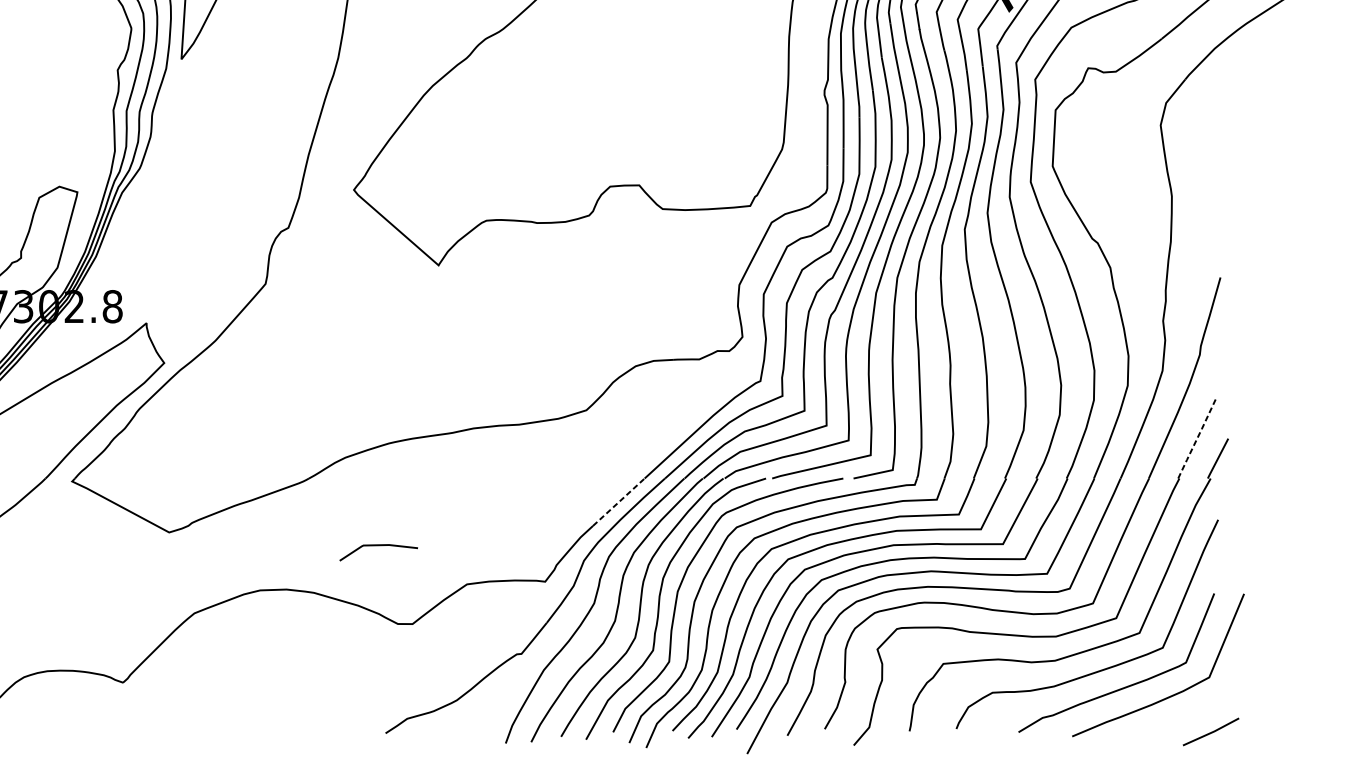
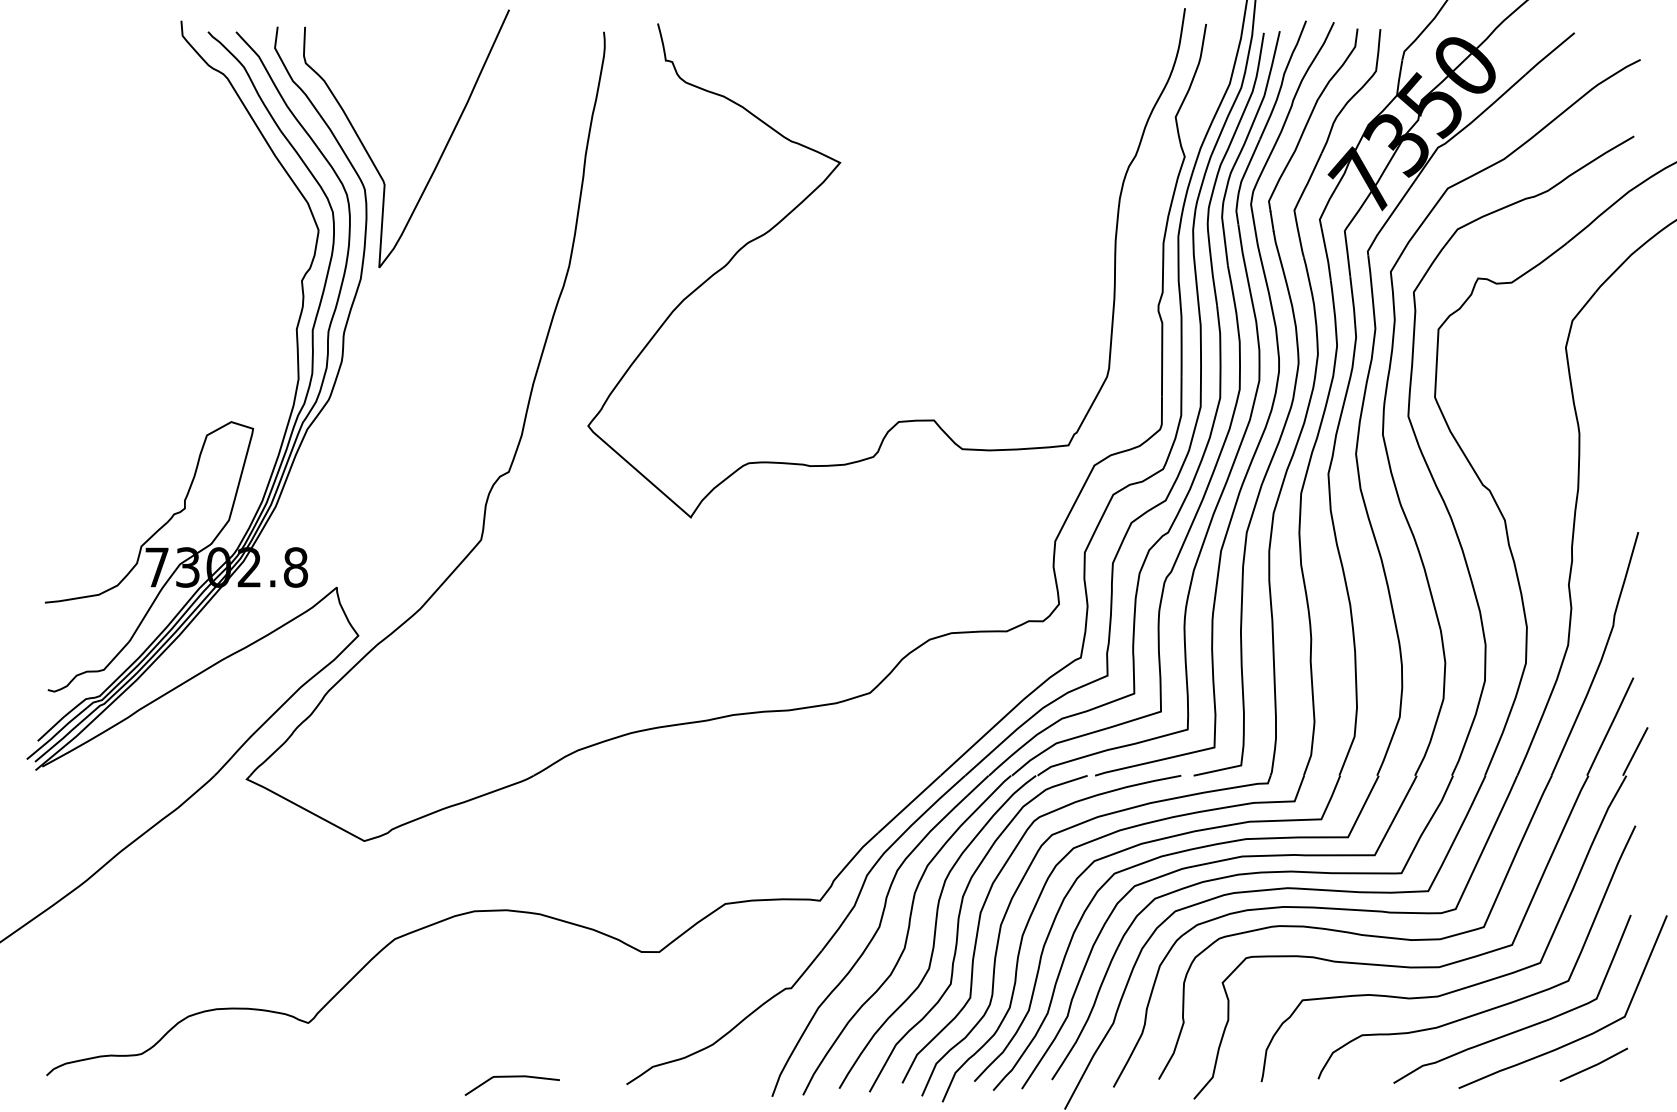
line: (1197, 437) -> (1610, 726), dashed -> solid
line: (619, 502) -> (909, 804), dashed -> solid
line: (378, 546) -> (511, 1077), moved
line: (1211, 731) -> (1594, 1064), moved

